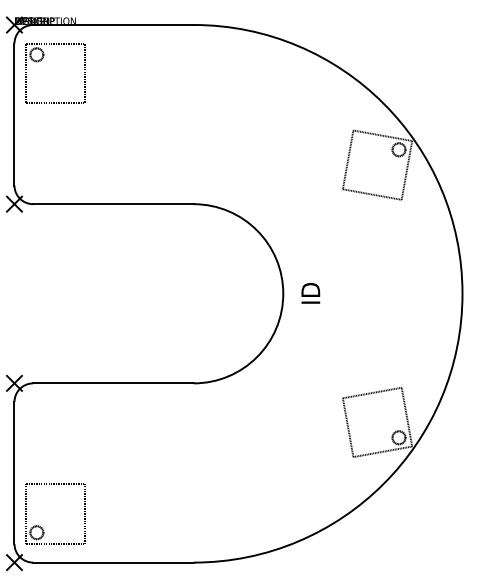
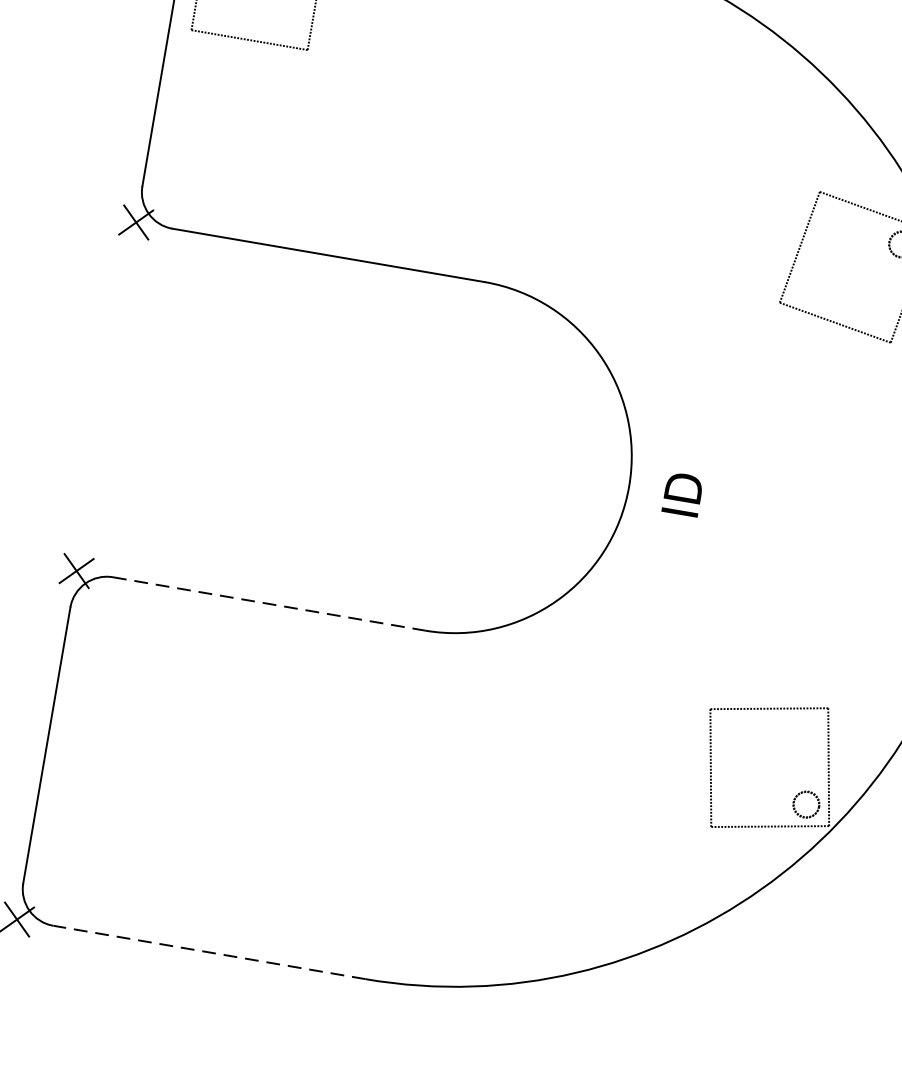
line: (113, 383) -> (269, 604), solid -> dashed
part: (42, 527) -> (83, 860), removed
line: (112, 562) -> (207, 951), solid -> dashed

